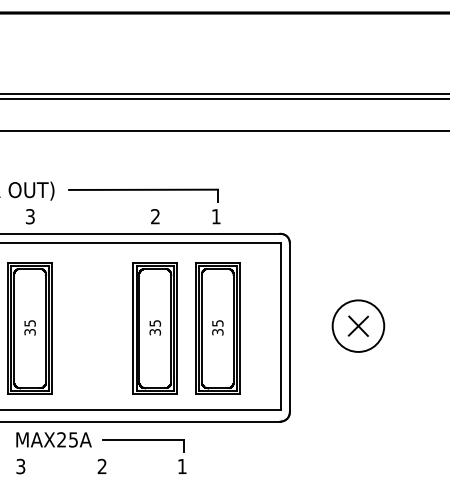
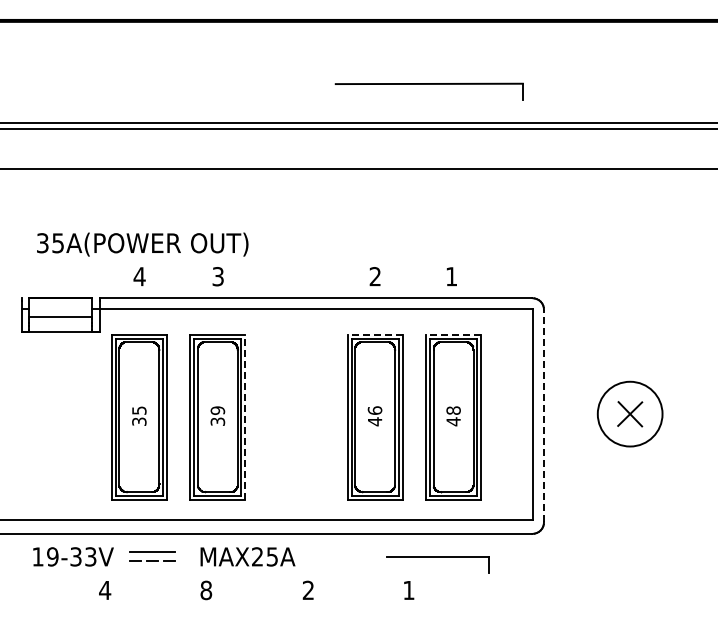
part: (142, 190) -> (428, 84), moved
line: (155, 262) -> (375, 334), solid -> dashed
line: (217, 262) -> (453, 334), solid -> dashed
text: (29, 323) -> (217, 410), 35 -> 39
line: (289, 327) -> (543, 415), solid -> dashed
line: (52, 328) -> (245, 417), solid -> dashed
text: (154, 328) -> (374, 416), 35 -> 46
text: (217, 328) -> (453, 416), 35 -> 48
part: (142, 440) -> (437, 557), moved
text: (21, 466) -> (206, 590), 3 -> 8

